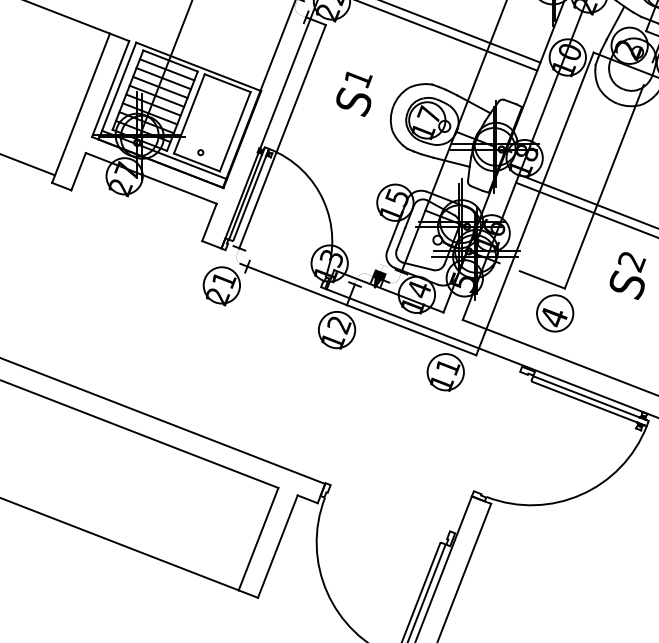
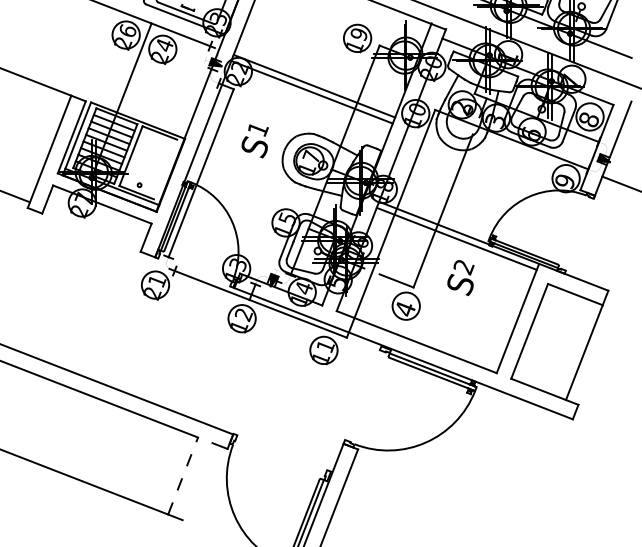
line: (235, 131) -> (165, 169), removed
line: (259, 538) -> (183, 475), solid -> dashed
line: (277, 546) -> (197, 481), removed

